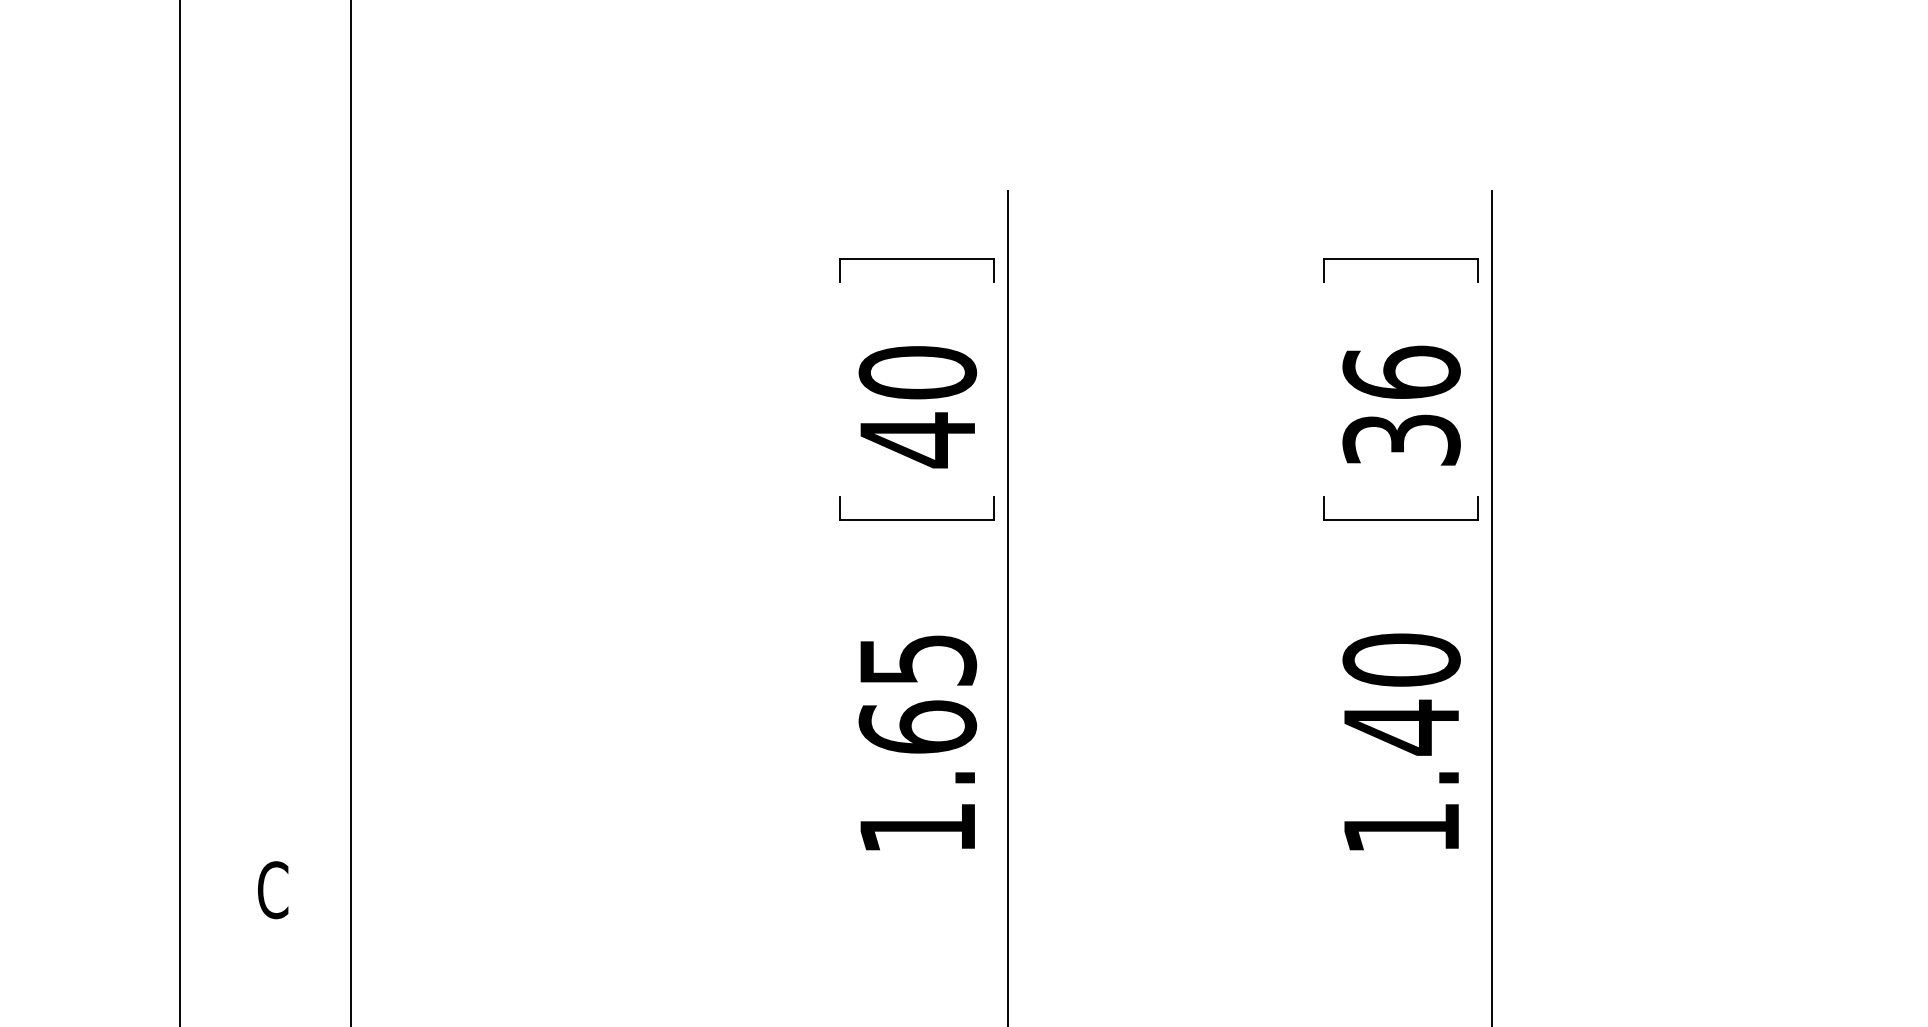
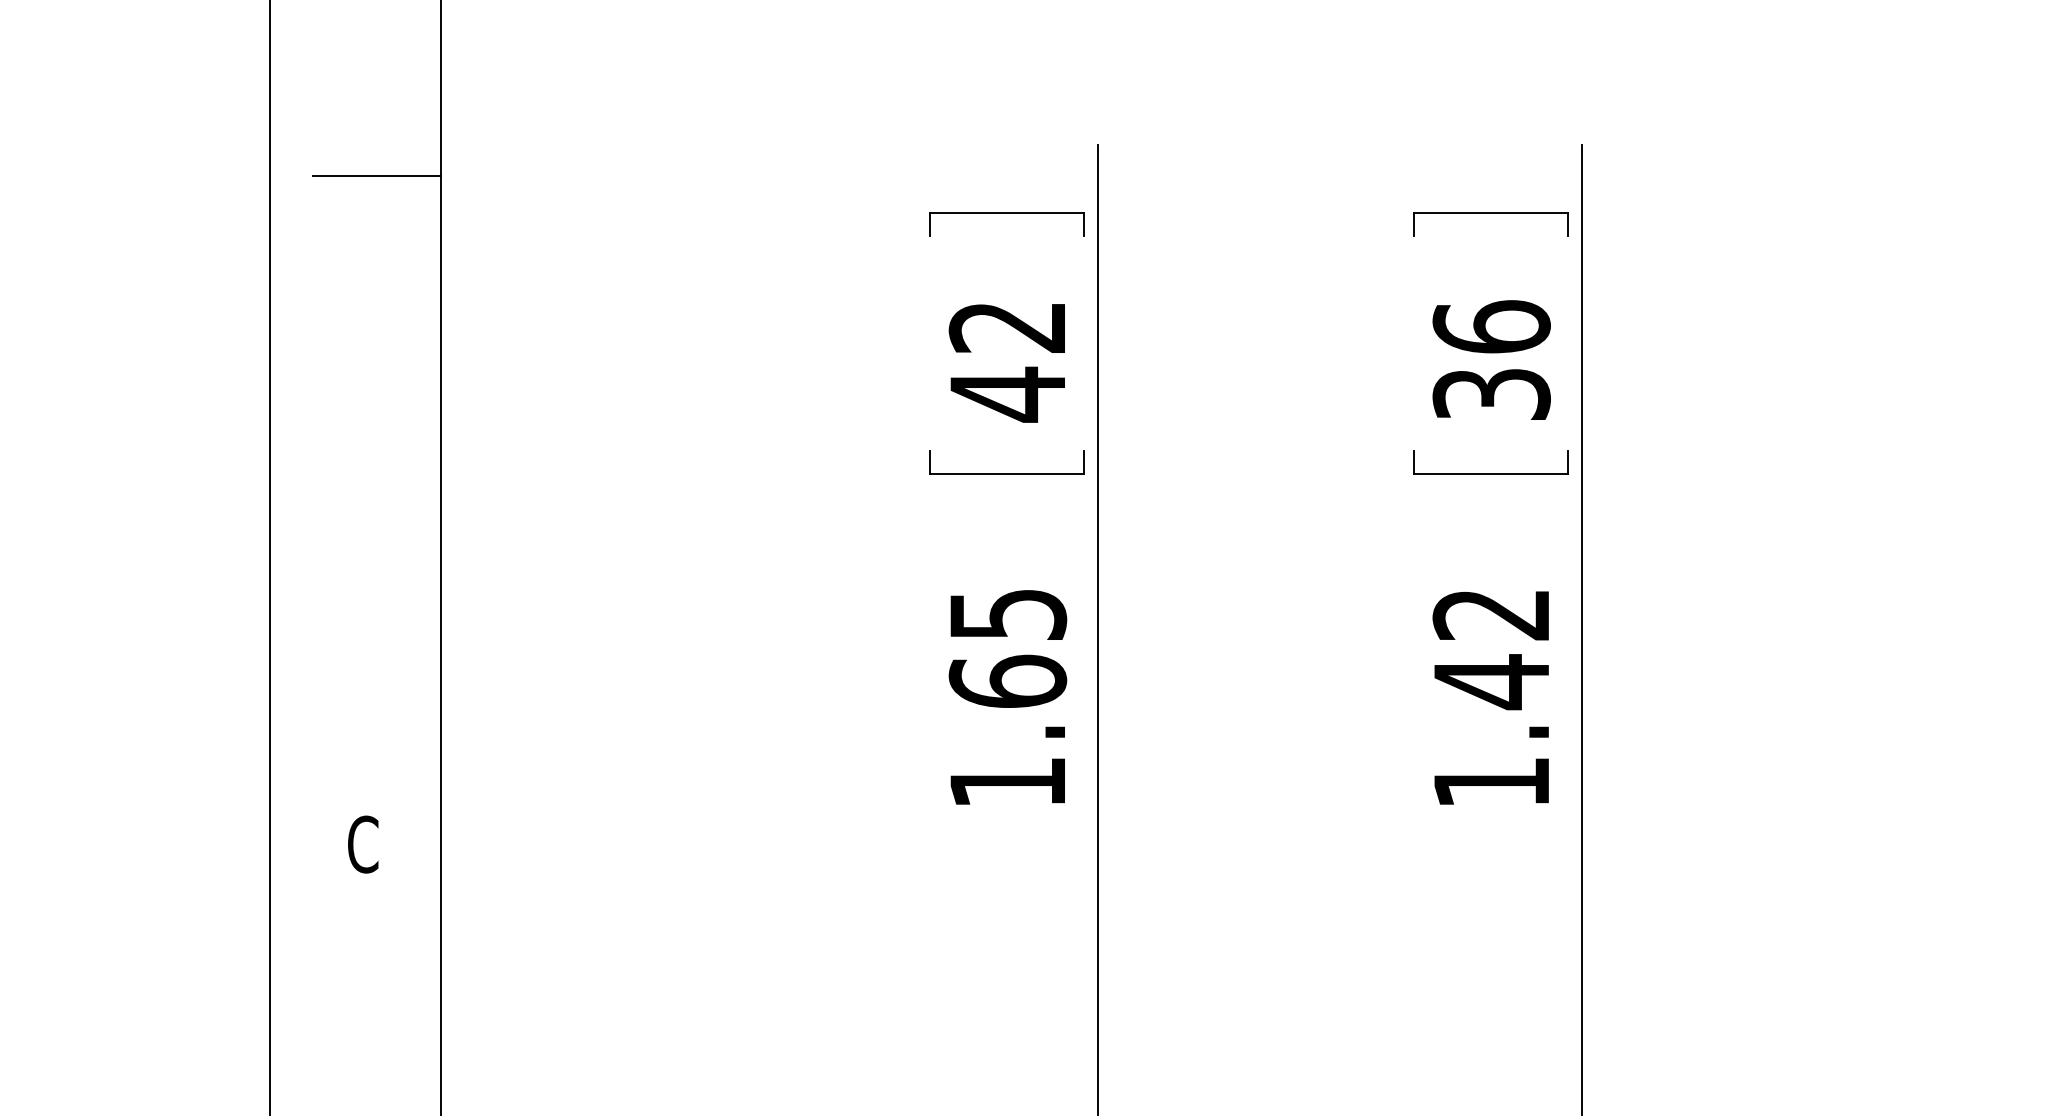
line: (286, 222) -> (376, 176), added
text: (917, 372) -> (1007, 326), 40 -> 42
text: (1401, 660) -> (1491, 614), 1.40 -> 1.42

